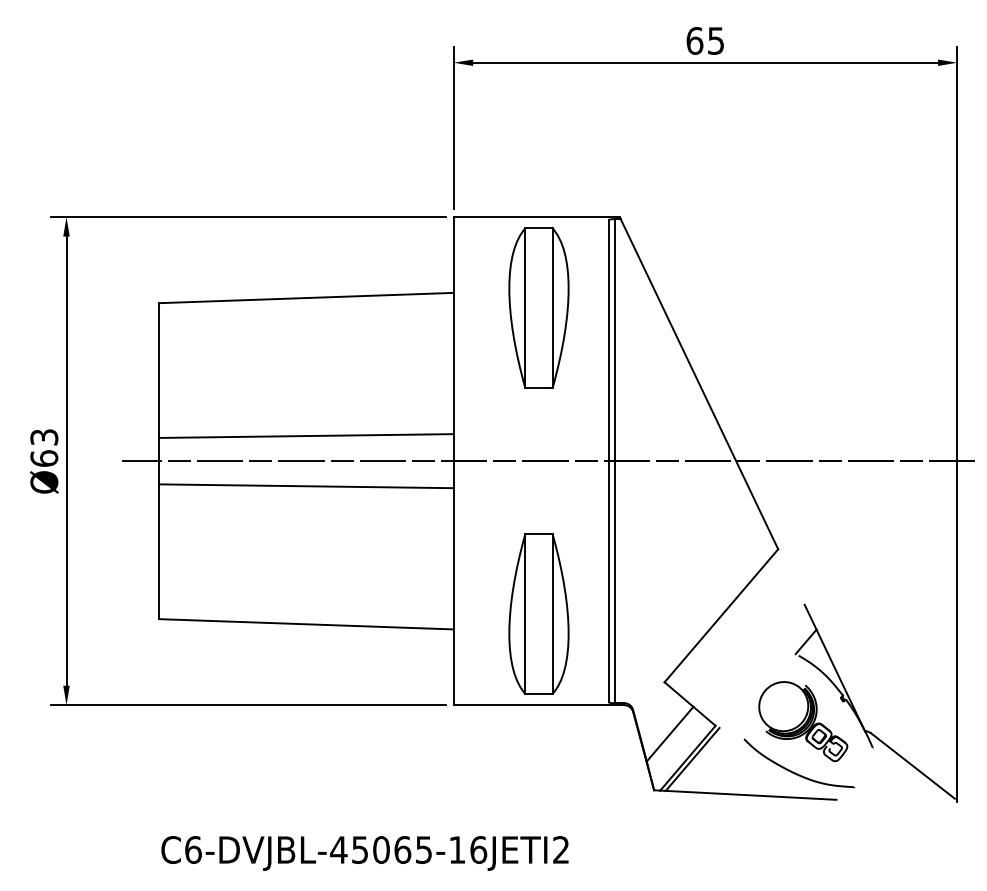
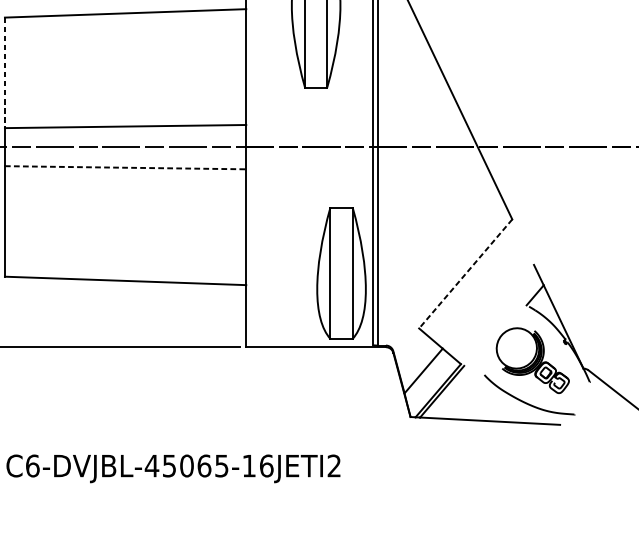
line: (159, 371) -> (4, 73), solid -> dashed
line: (307, 486) -> (126, 167), solid -> dashed
part: (538, 613) -> (341, 272), moved
line: (721, 616) -> (465, 274), solid -> dashed

